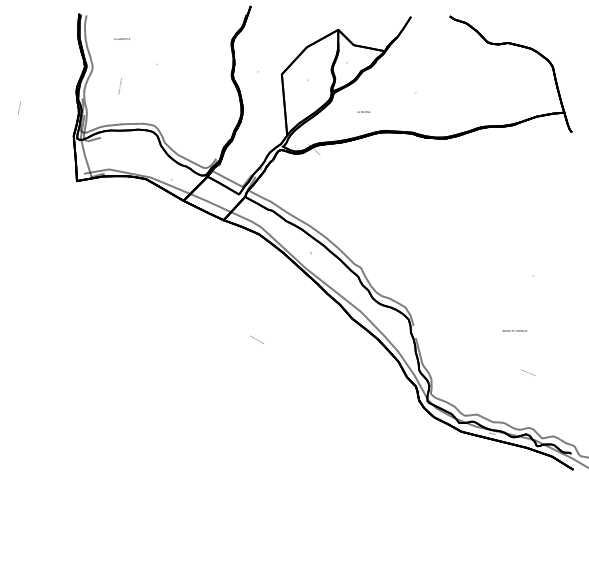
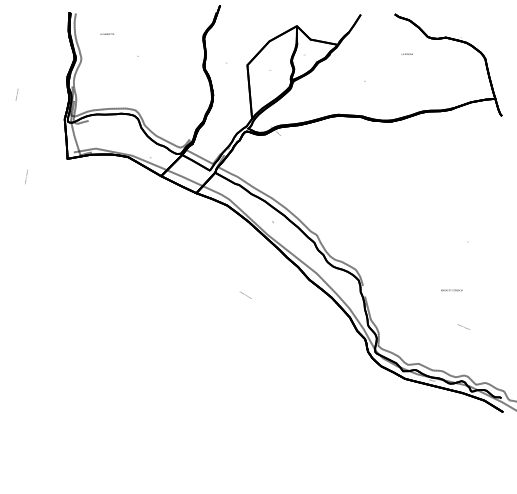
text: (120, 86) -> (26, 176), moved
text: (362, 111) -> (406, 53), moved
text: (256, 340) -> (245, 295), moved

